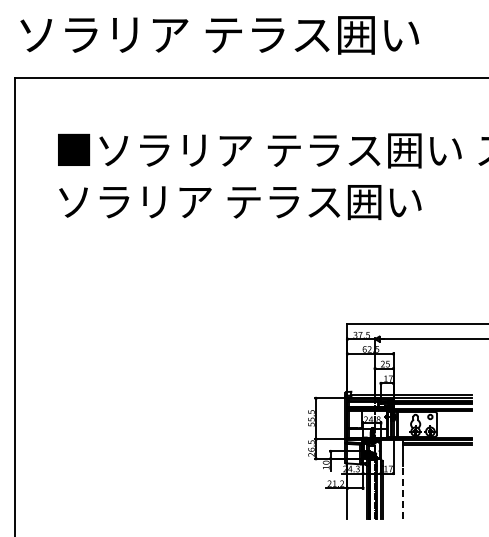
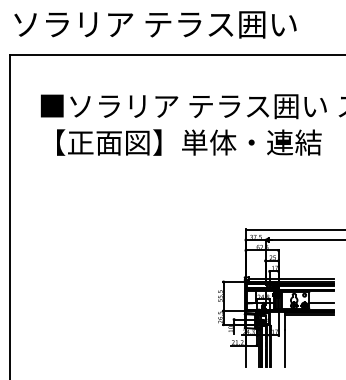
text: (256, 201) -> (181, 142), ソラリア テラス囲い -> 【正面図】単体・連結
line: (454, 428) -> (321, 303), added
line: (402, 492) -> (284, 348), dashed -> solid

